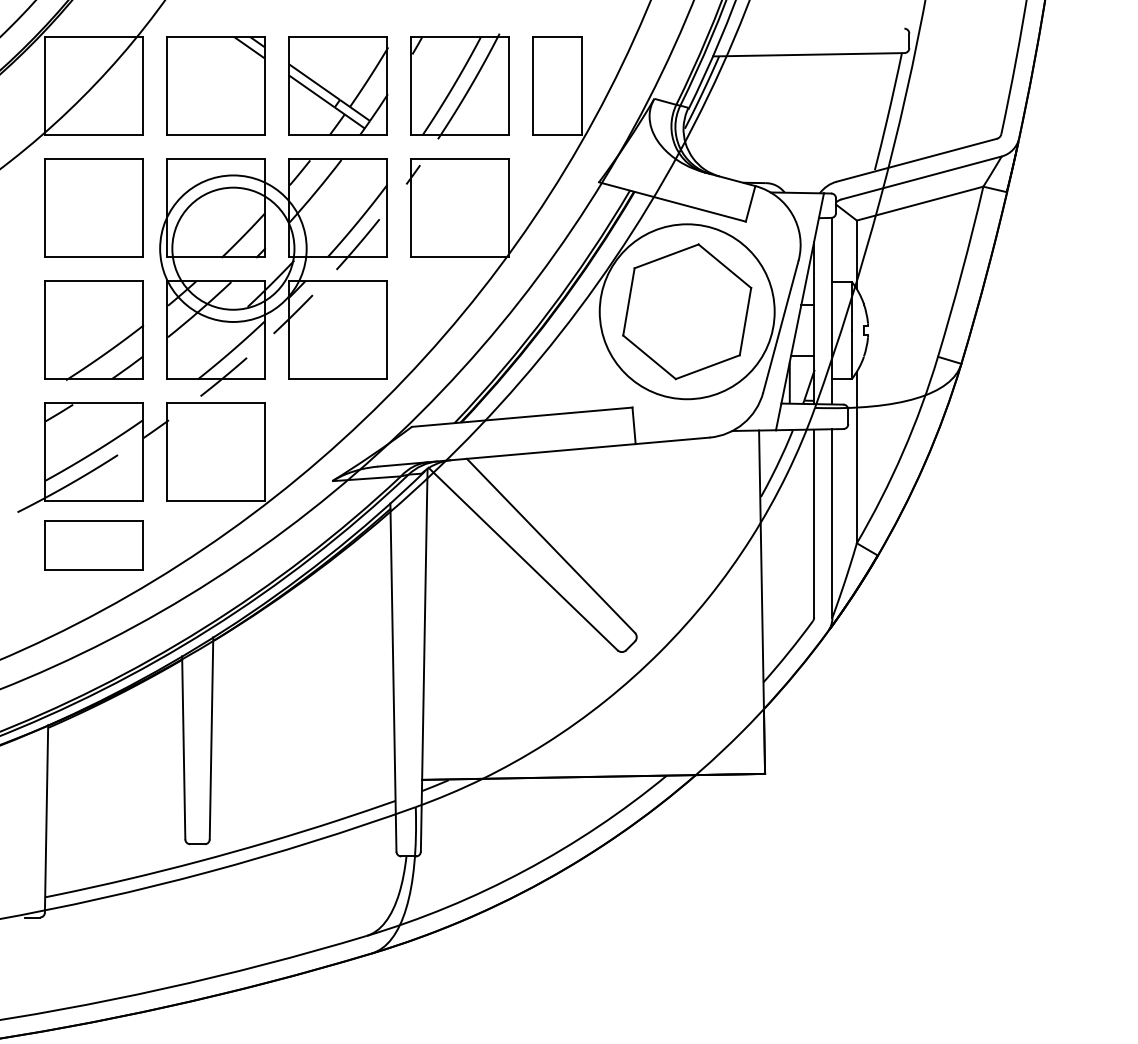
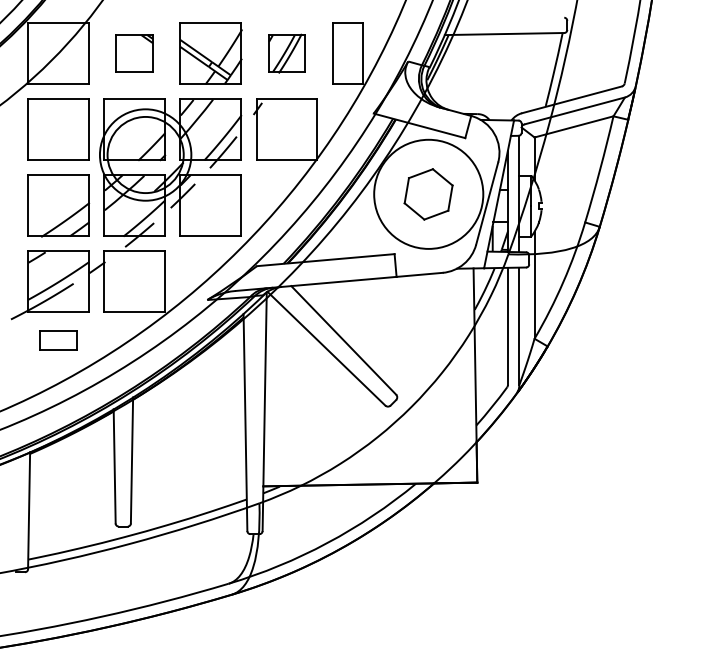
part: (215, 85) -> (134, 53), size x0.6
part: (459, 85) -> (286, 53), size x0.6
part: (686, 311) -> (428, 194), size x0.6
part: (93, 546) -> (58, 340), size x0.6

